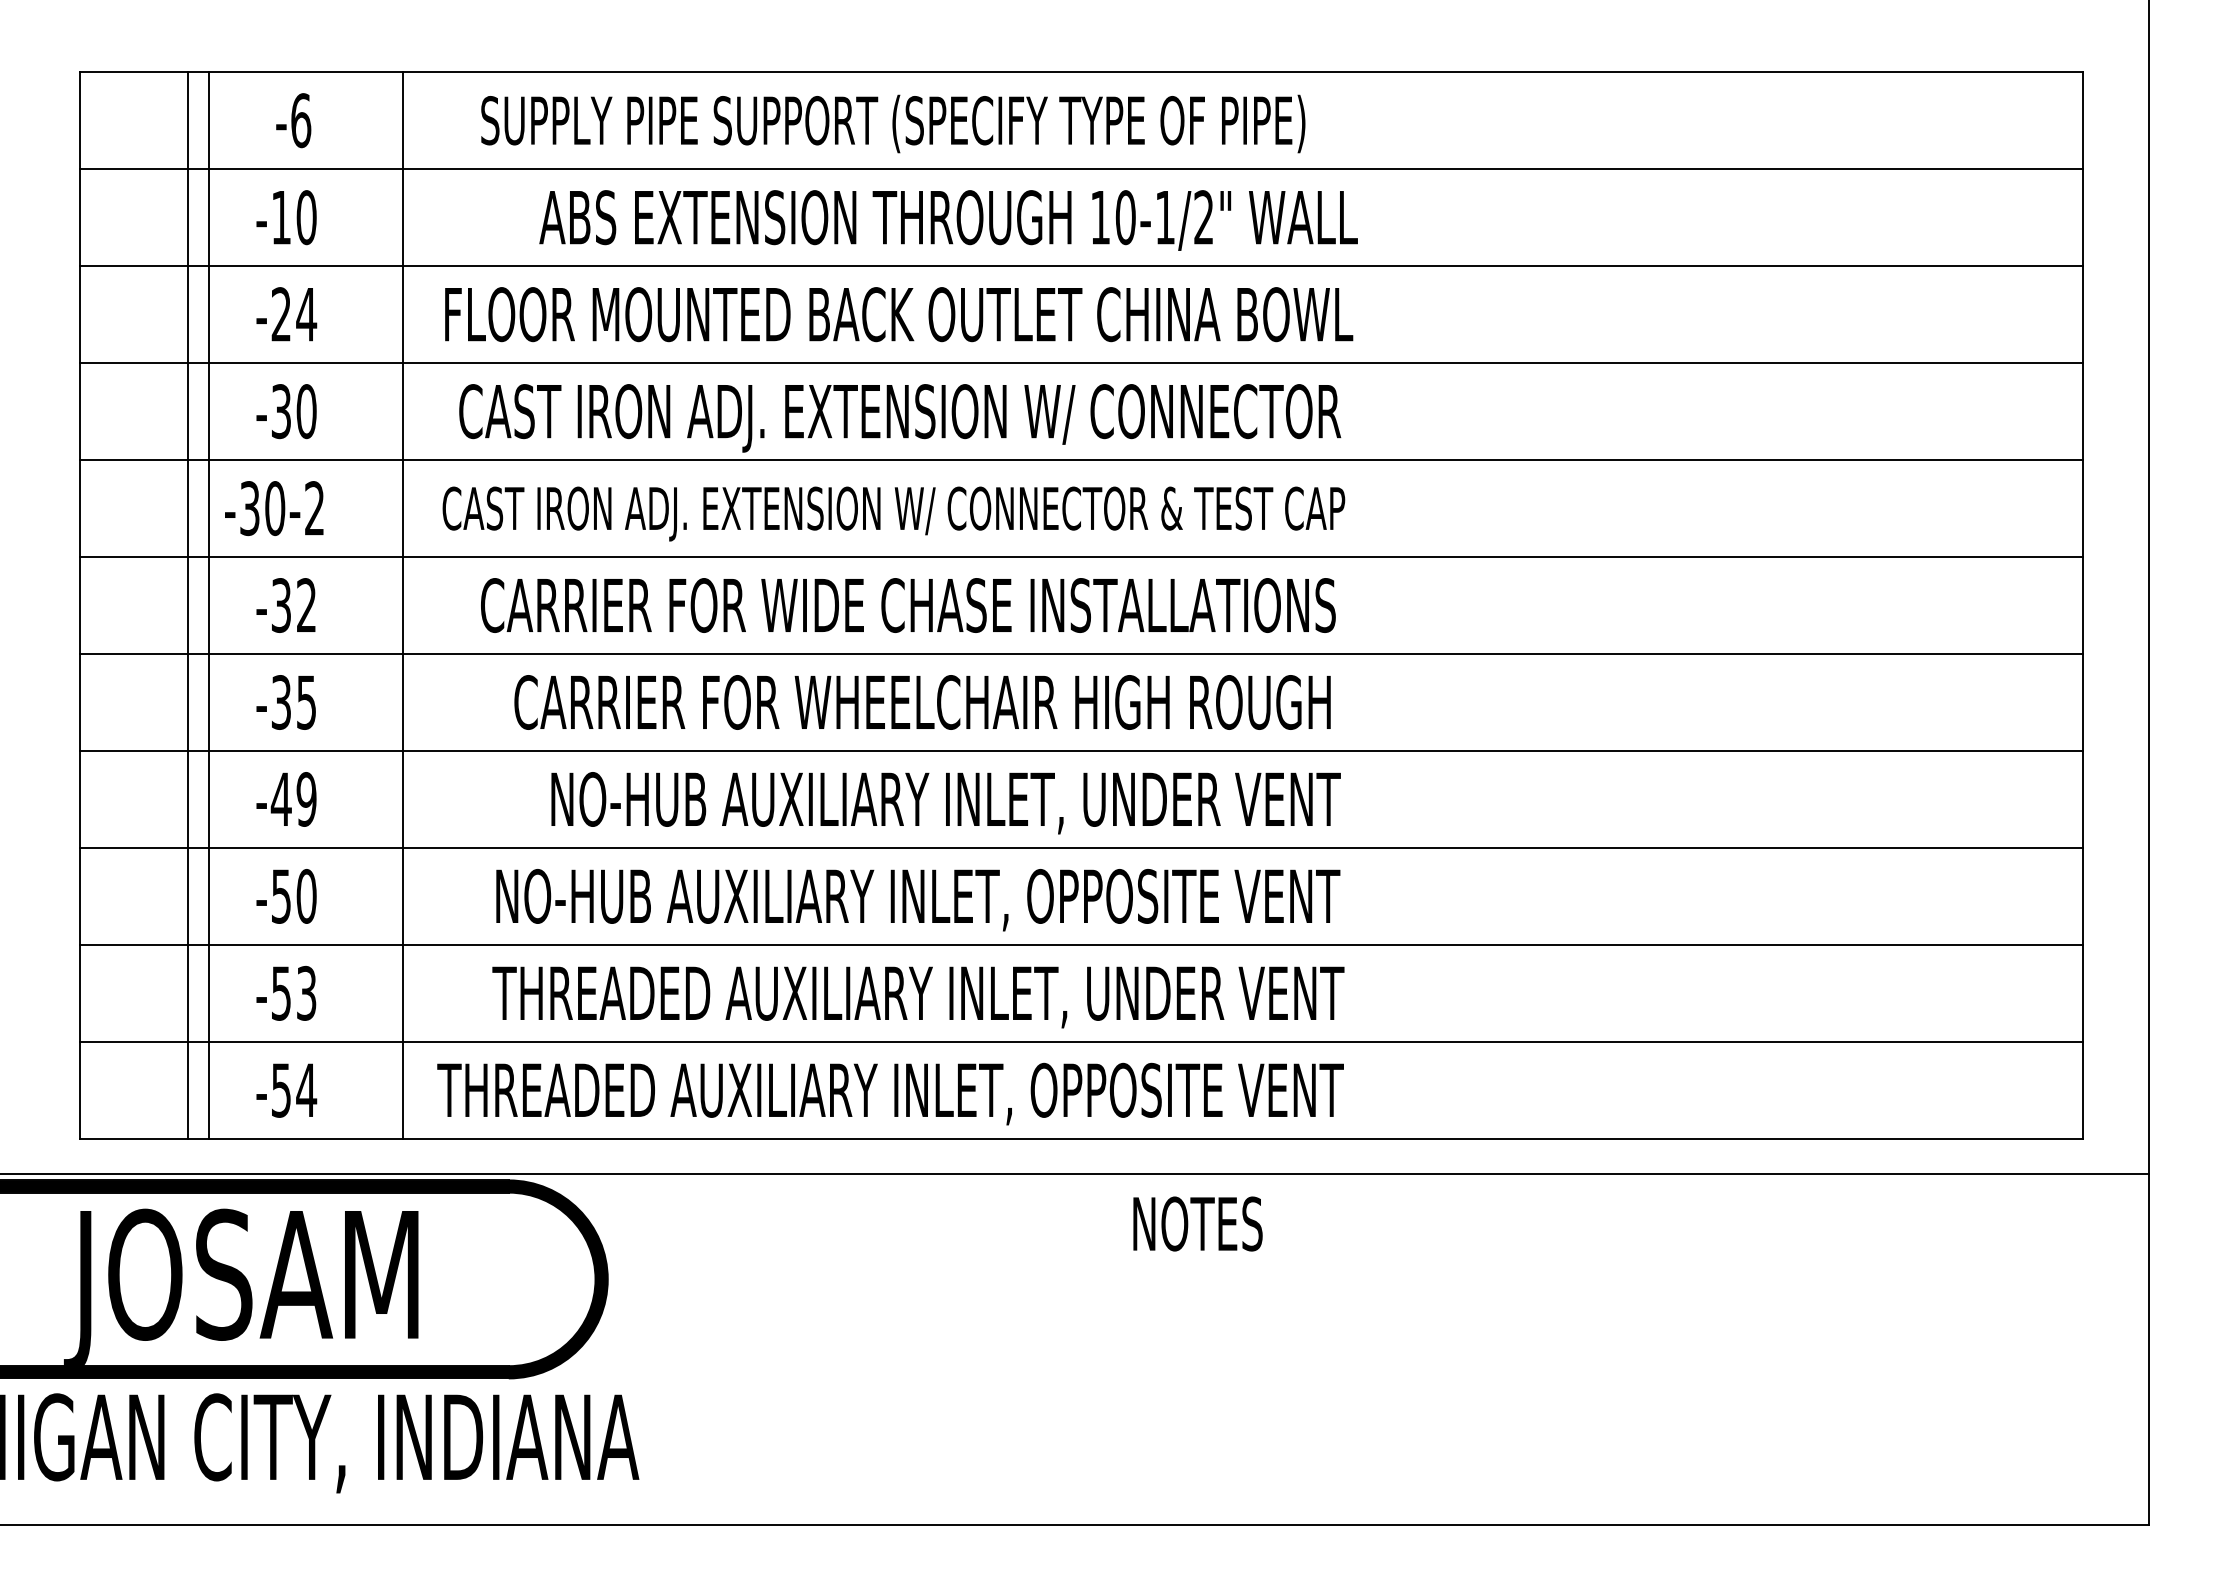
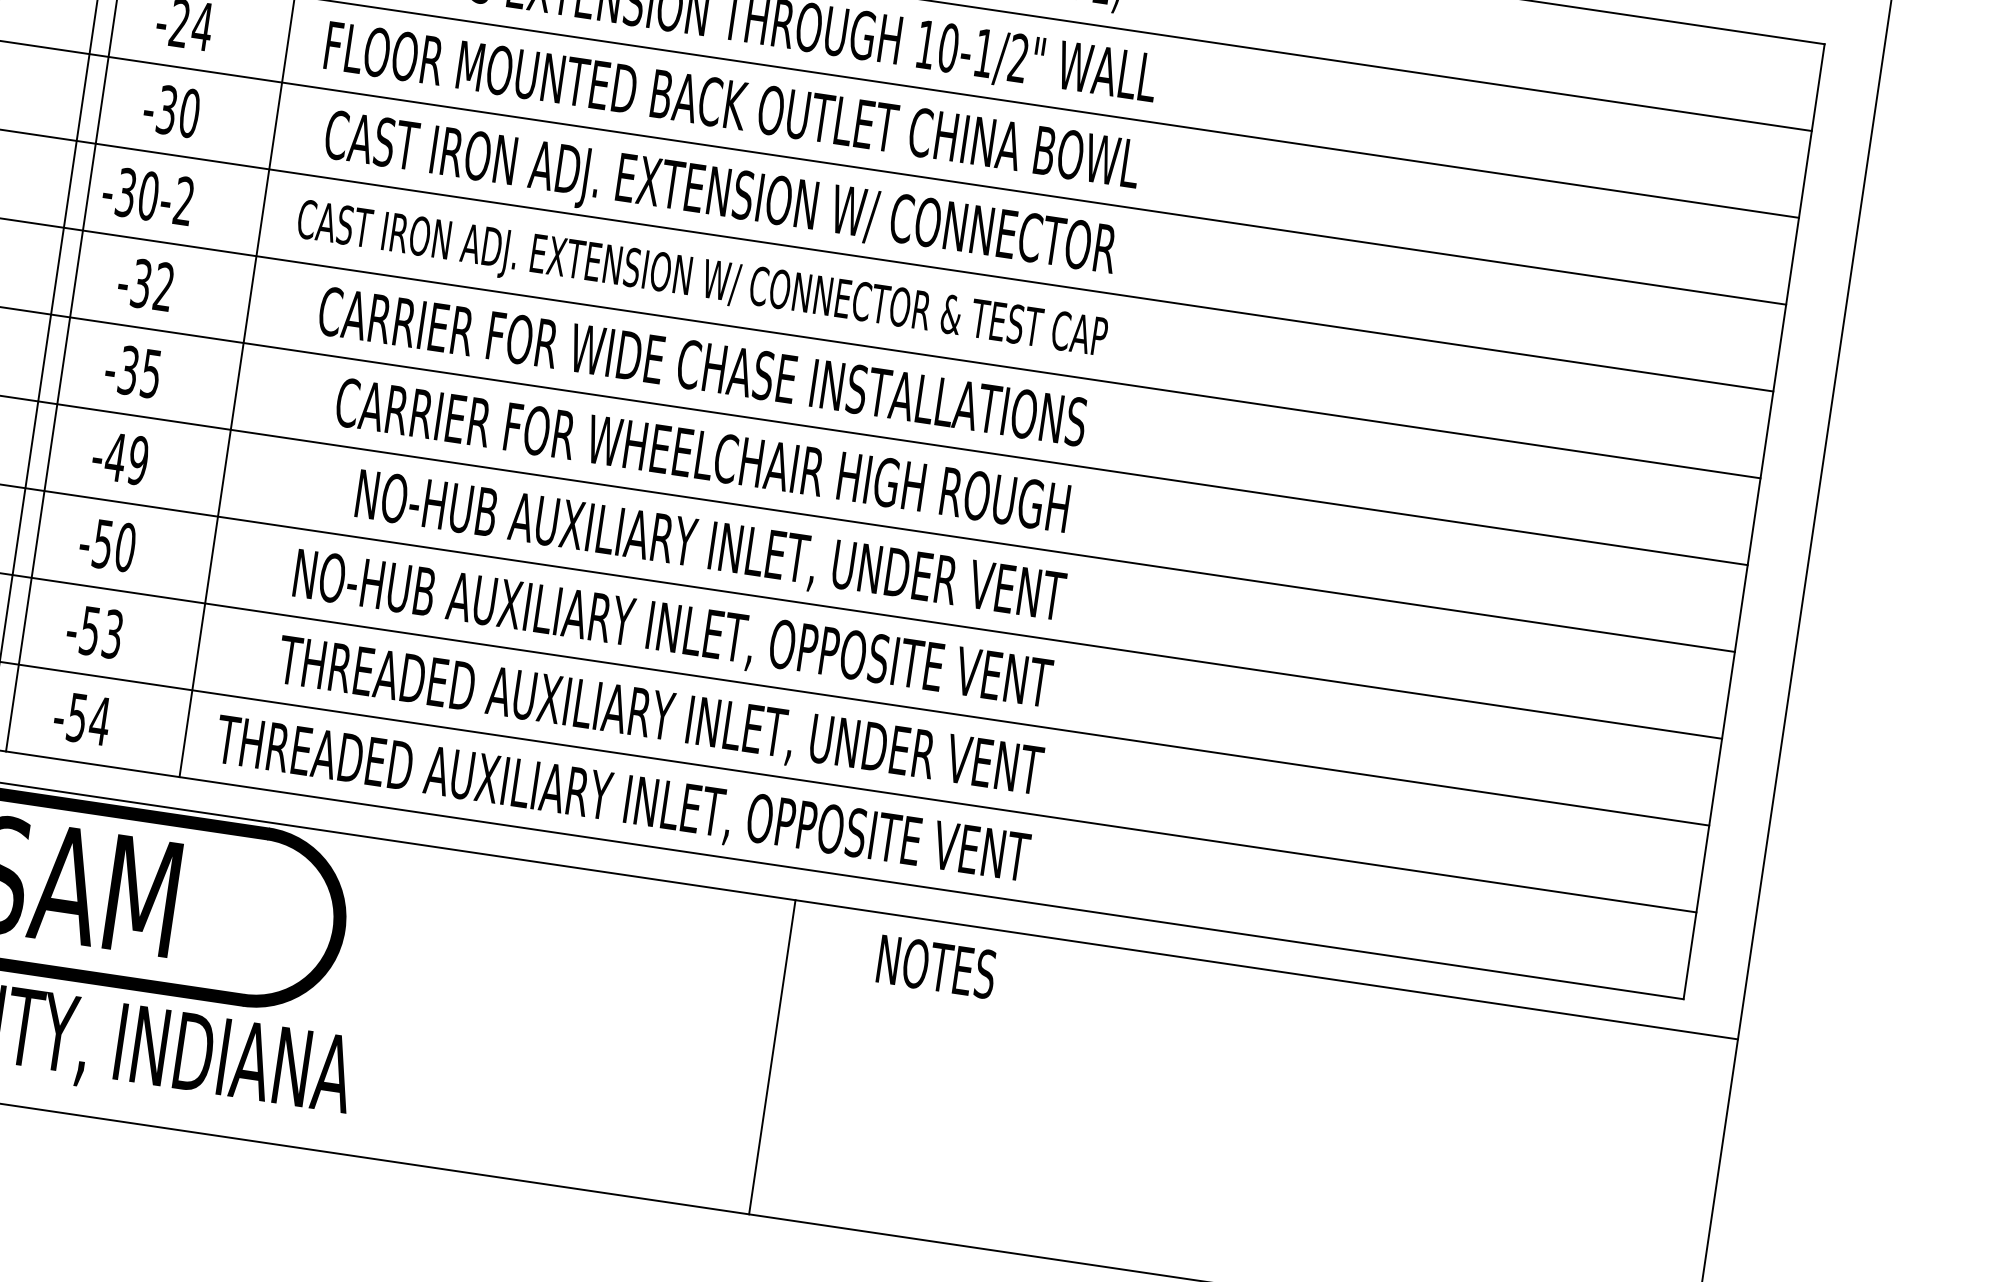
text: (1197, 1223) -> (936, 966), moved
line: (1095, 1348) -> (772, 1056), added

